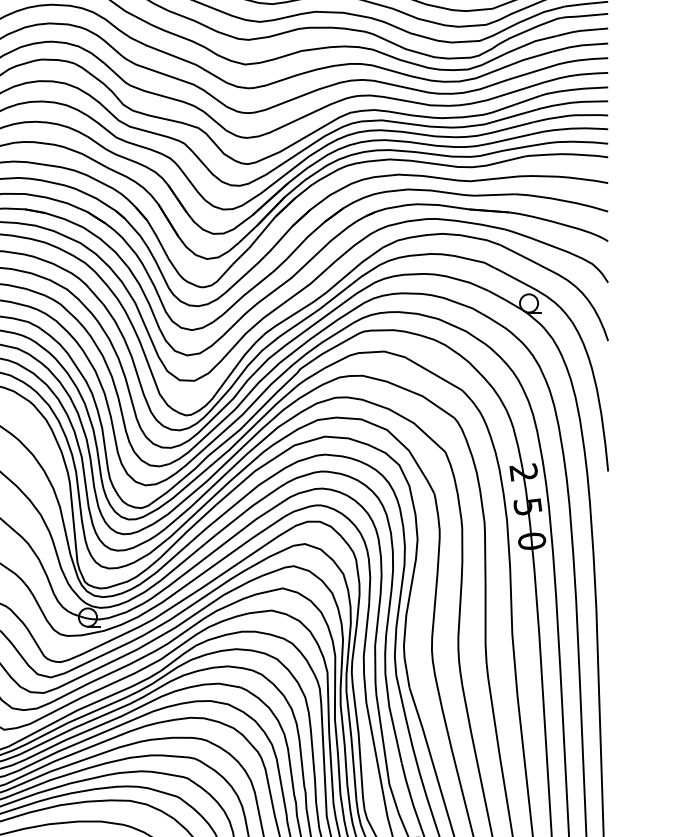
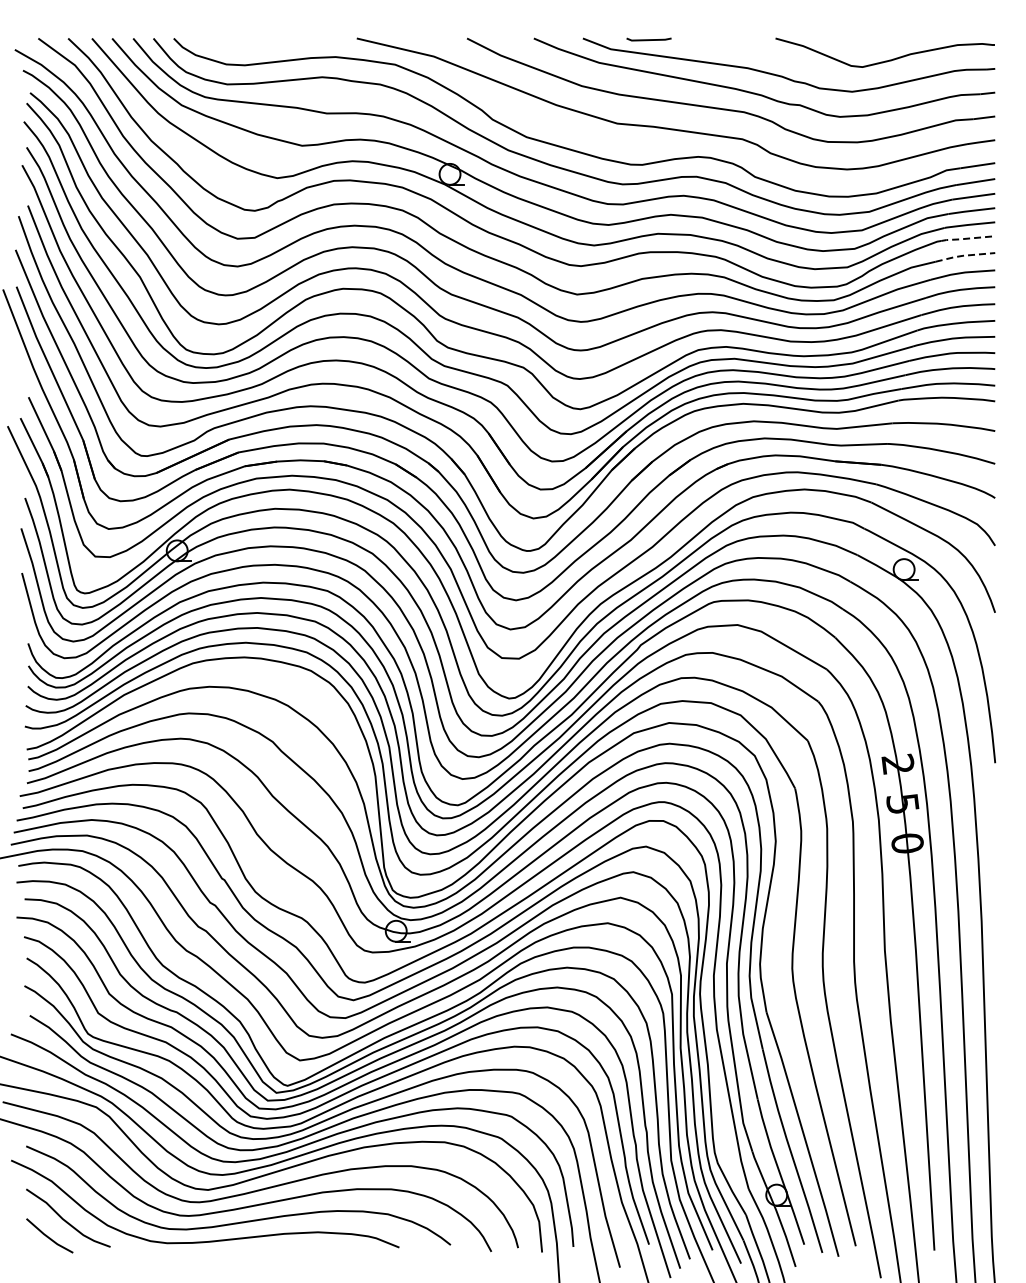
line: (583, 15) -> (966, 238), solid -> dashed
line: (580, 30) -> (963, 255), solid -> dashed

